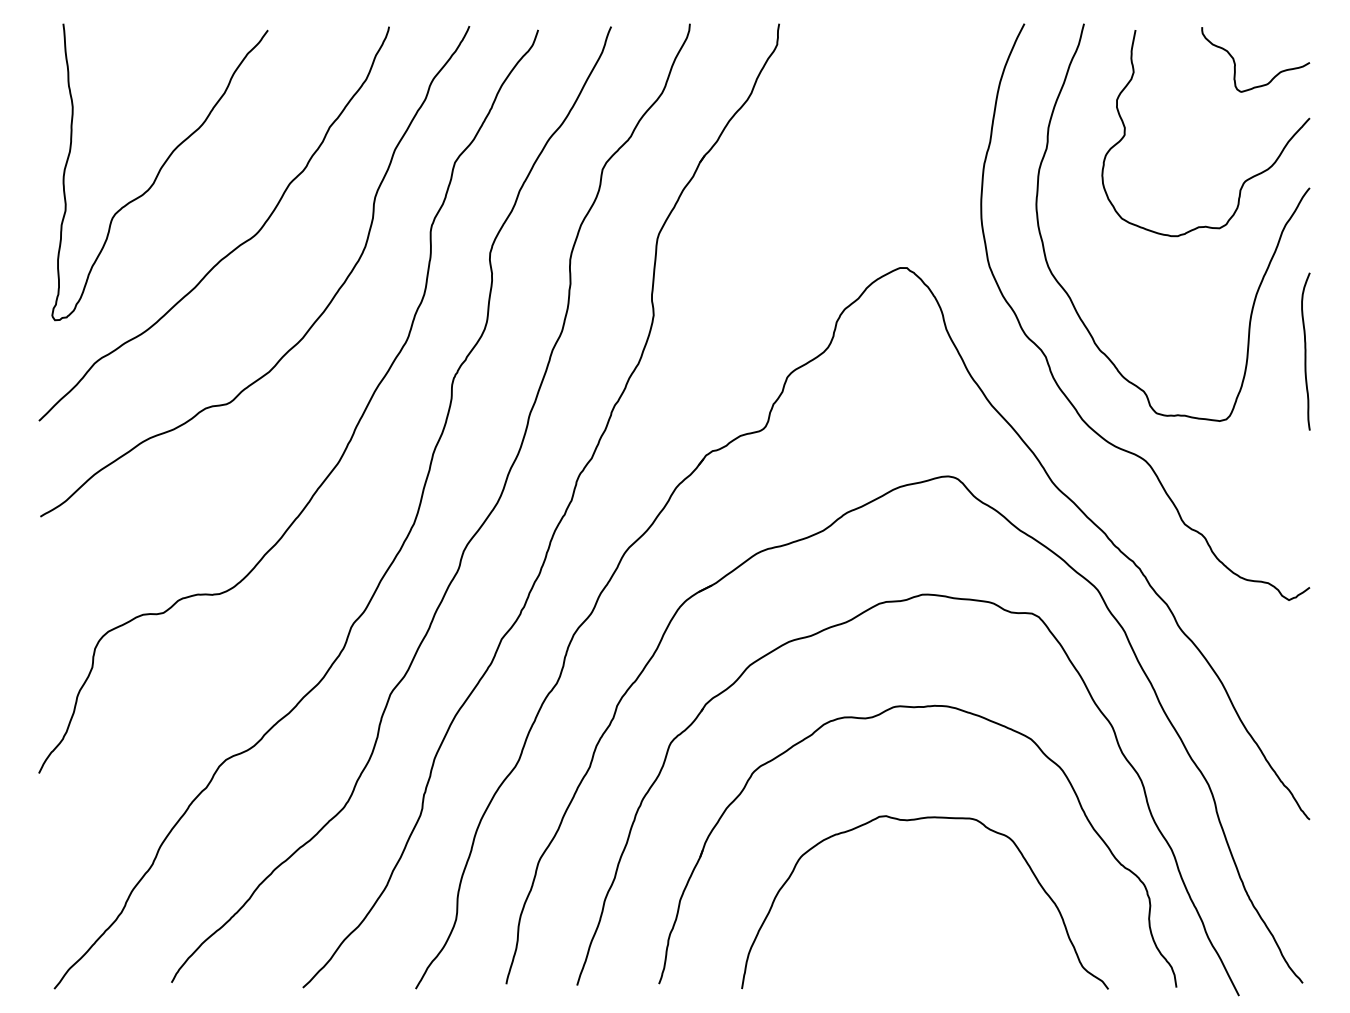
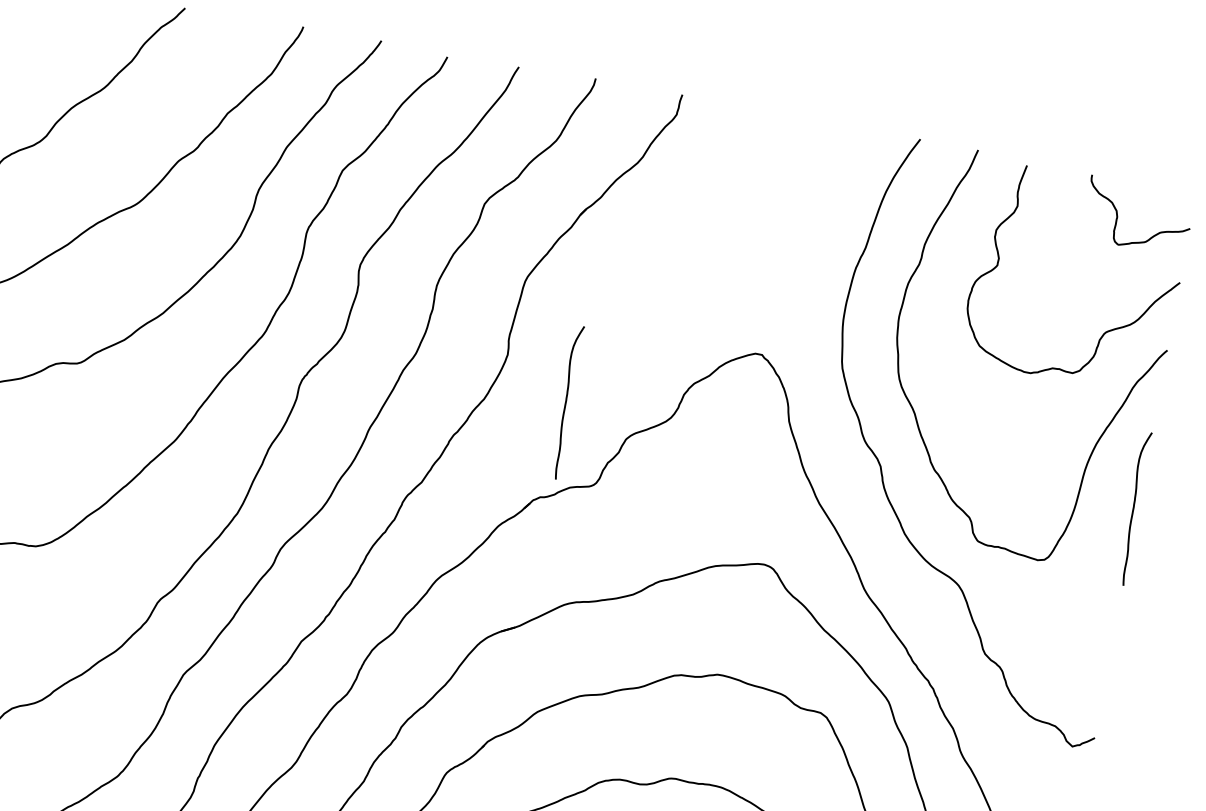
curve: (720, 351) -> (565, 402), added

